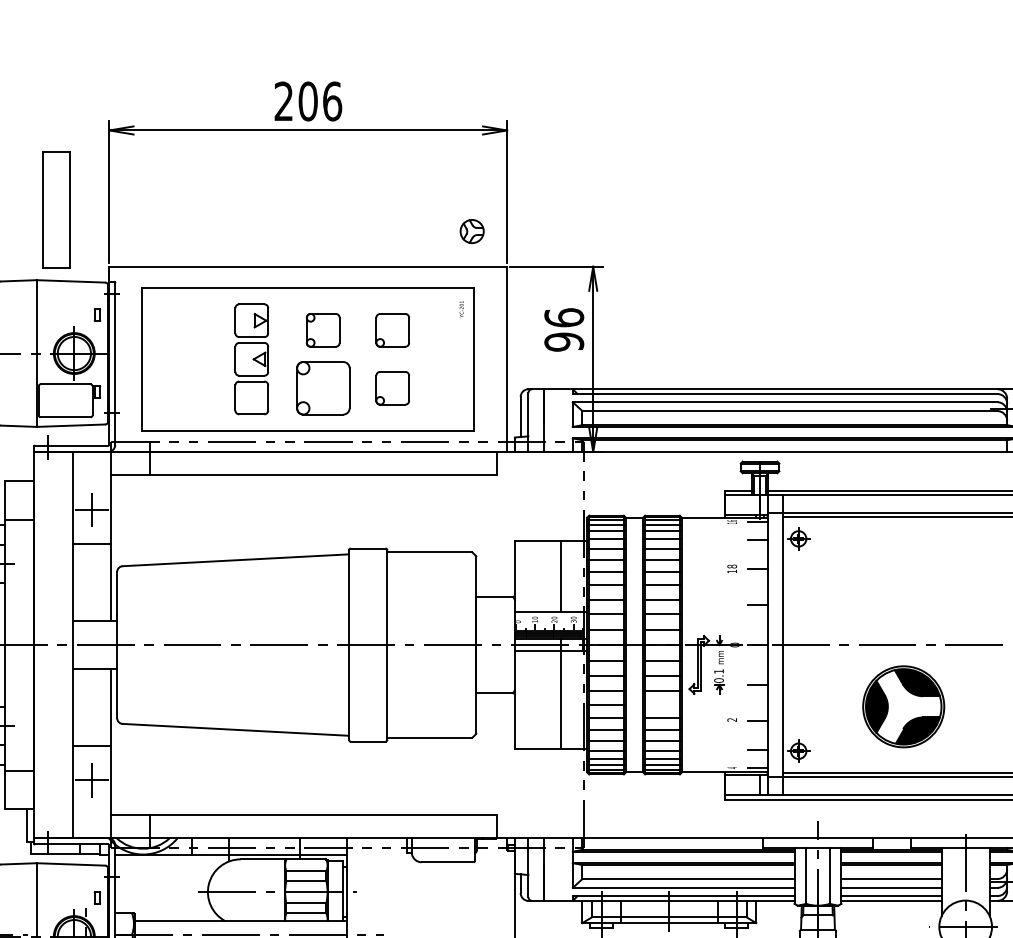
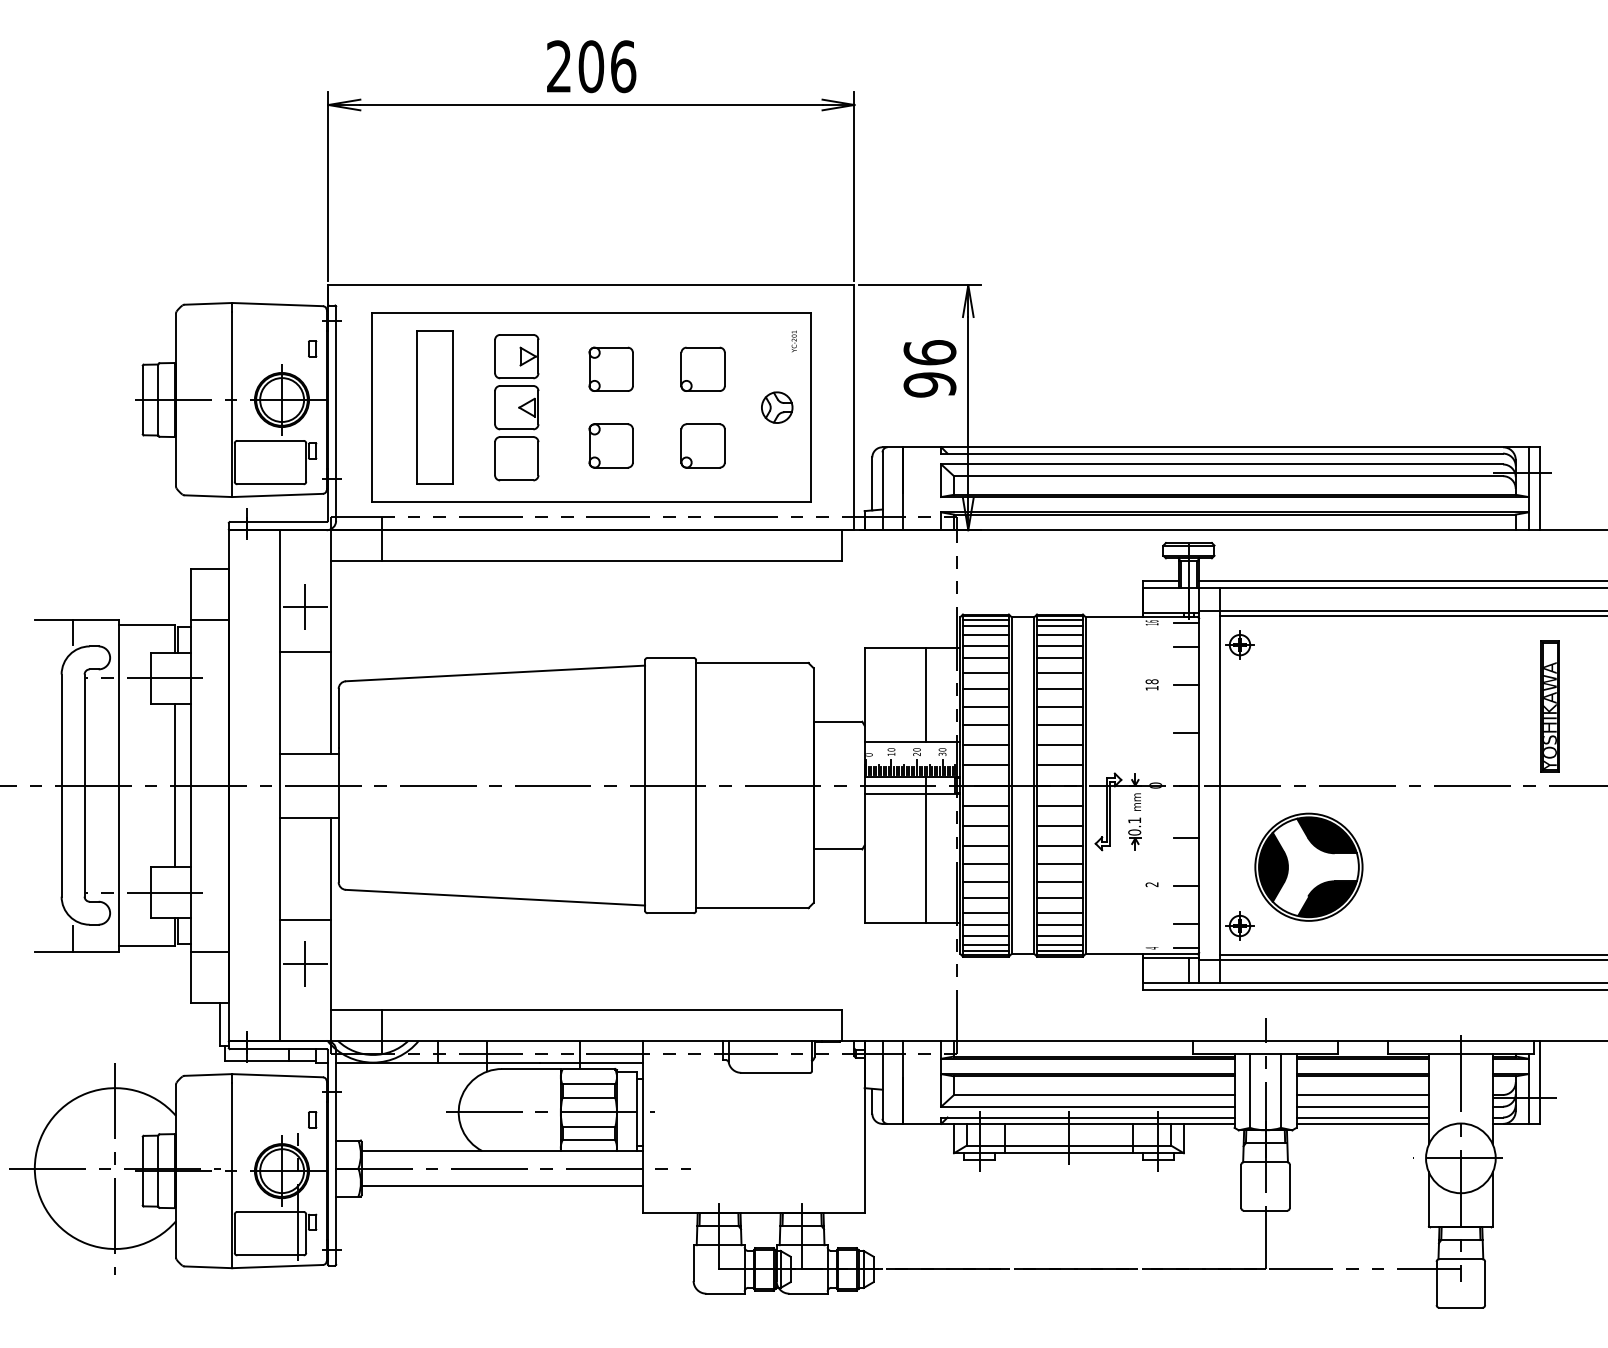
part: (55, 210) -> (434, 407), moved
part: (472, 231) -> (777, 407), moved
part: (322, 387) -> (610, 445), size x0.62
line: (662, 704) -> (1059, 864), added
part: (903, 706) -> (1308, 866), moved

